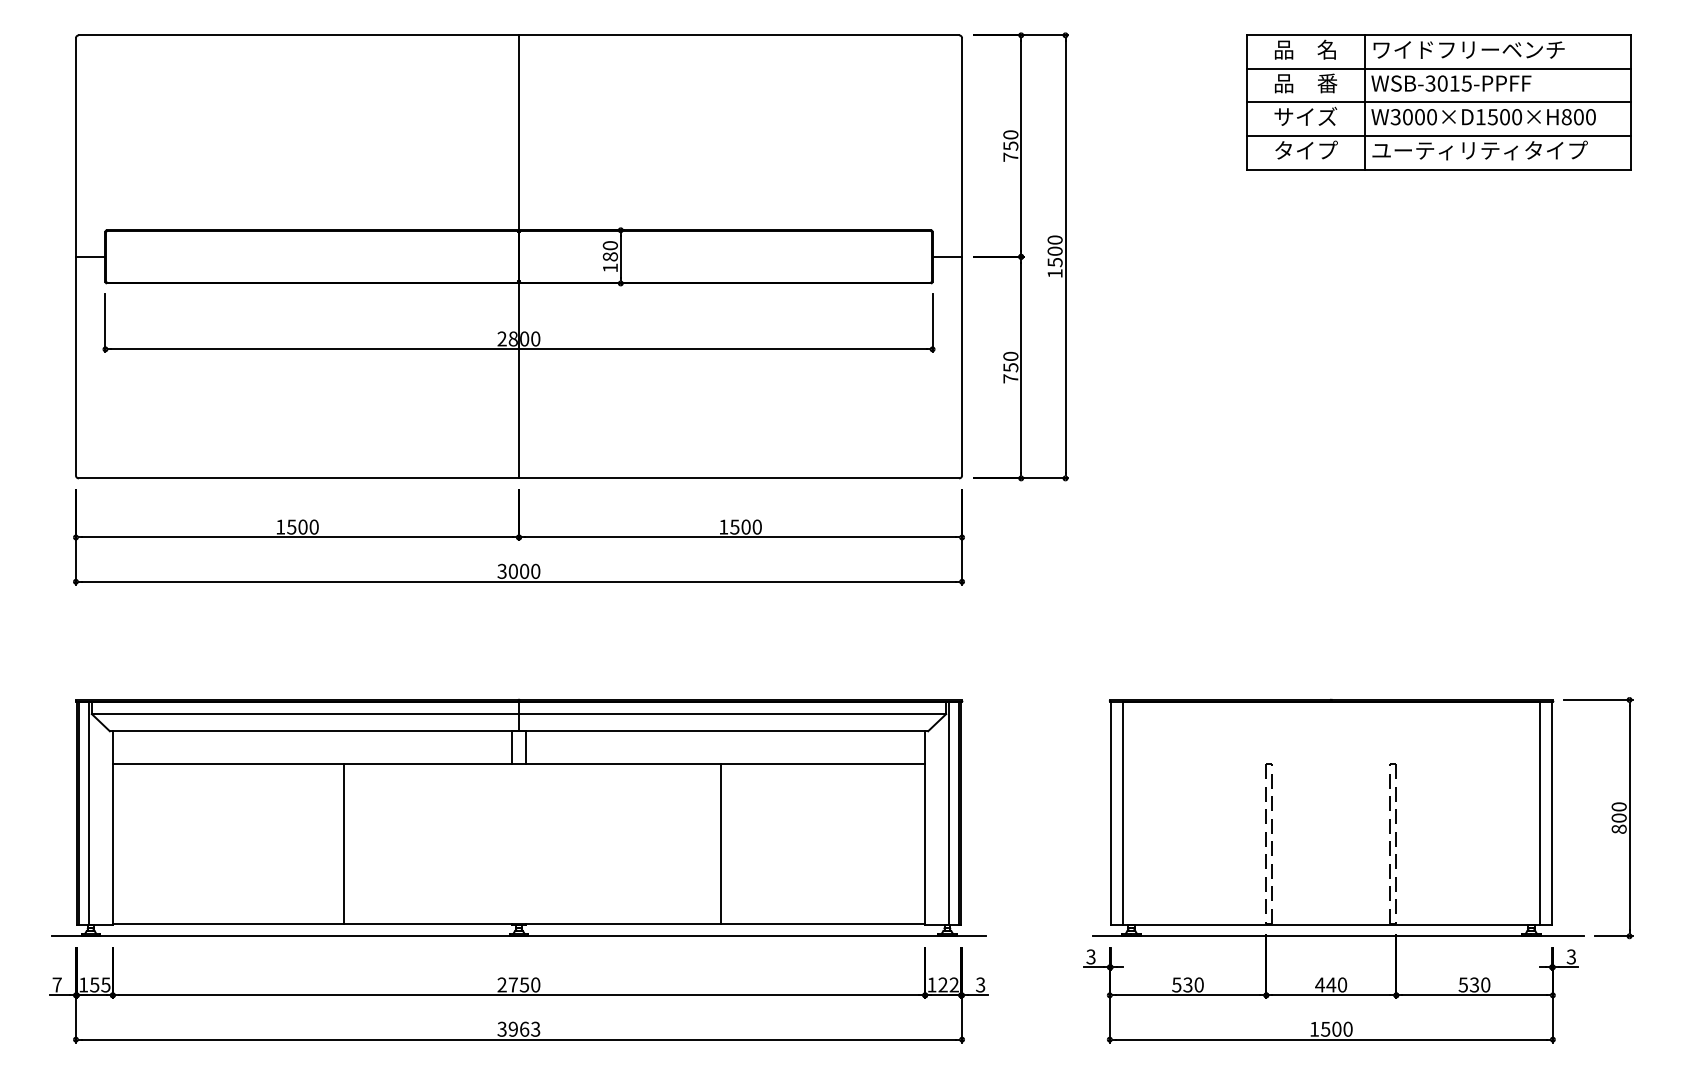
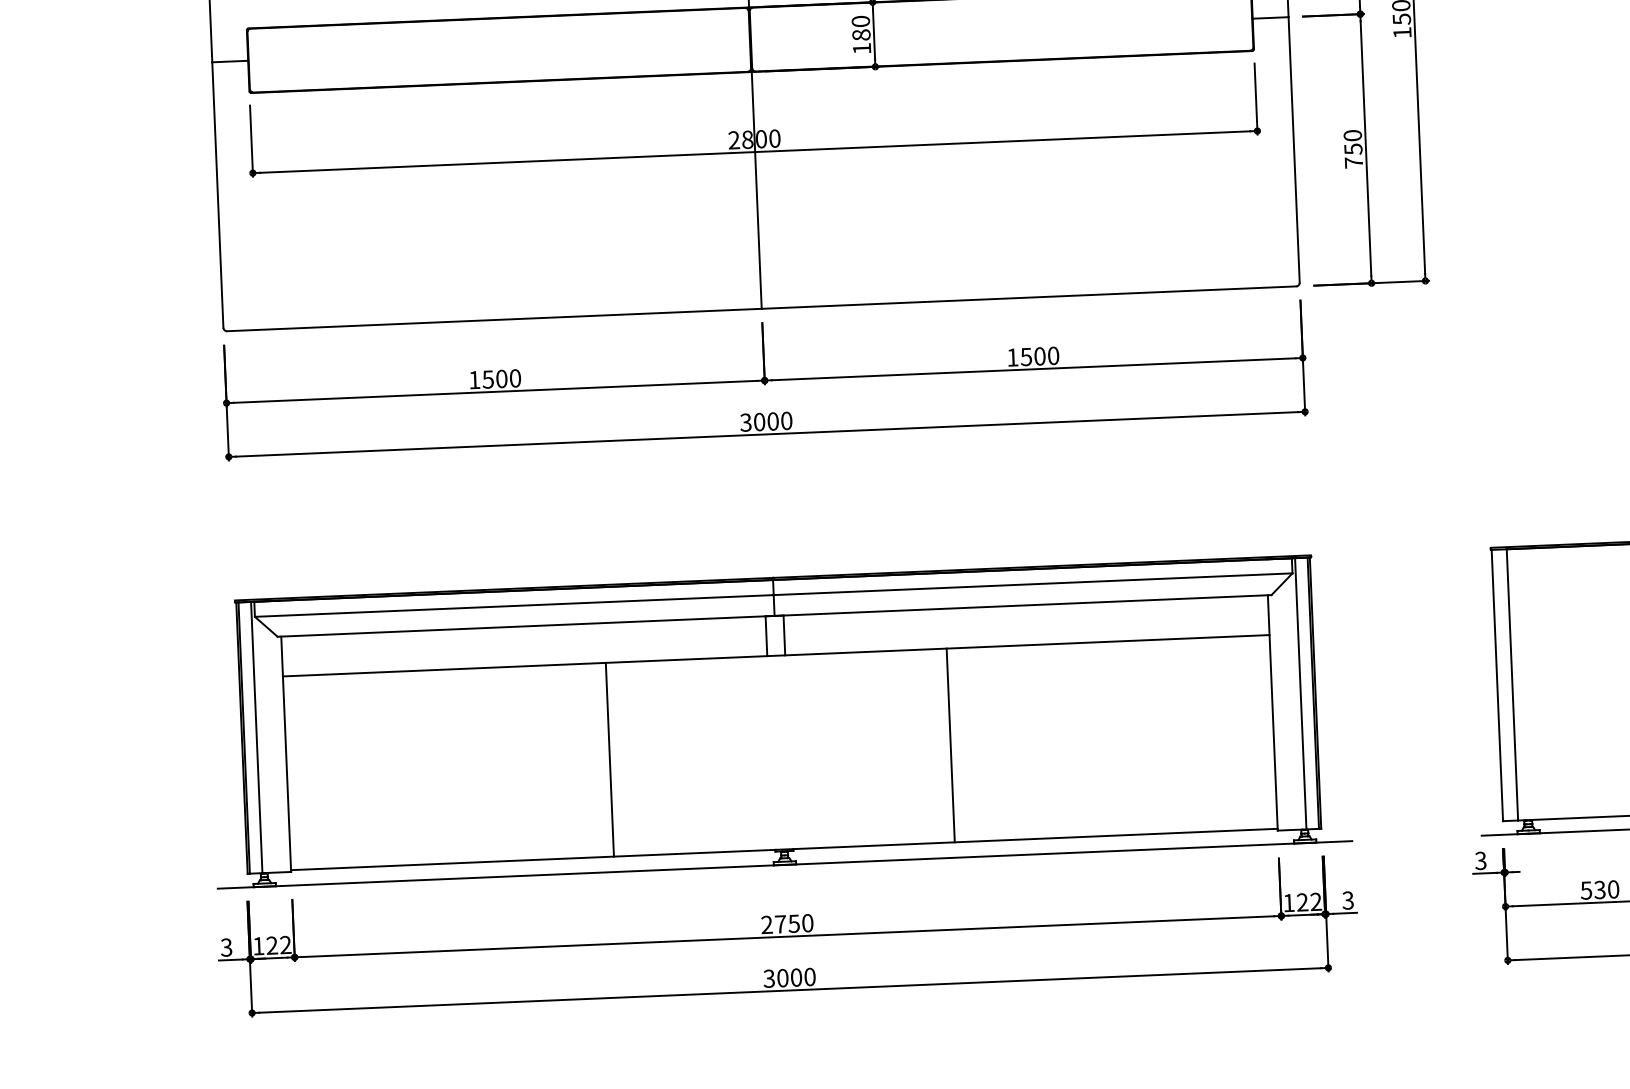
line: (343, 843) -> (609, 759), moved
line: (721, 843) -> (950, 745), moved
text: (56, 984) -> (225, 947), 7 -> 3
text: (100, 984) -> (279, 944), 155 -> 122
text: (524, 1028) -> (796, 976), 3963 -> 3000

